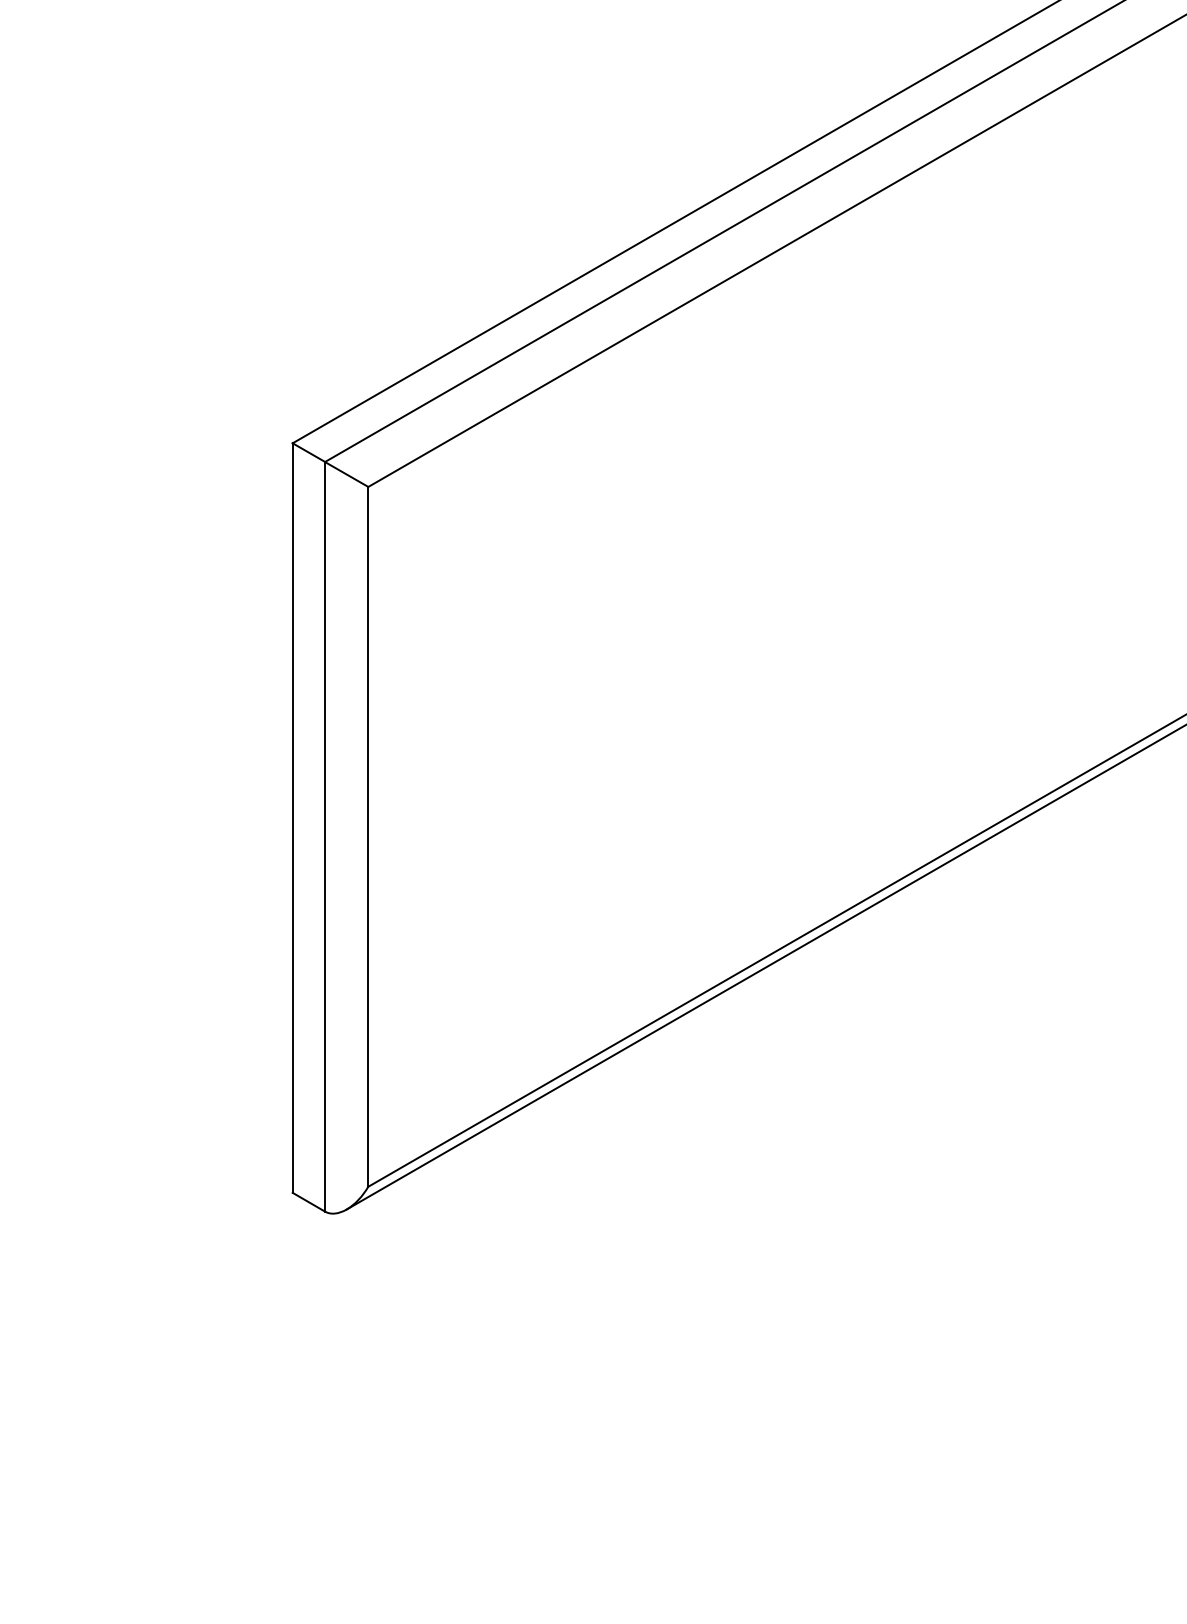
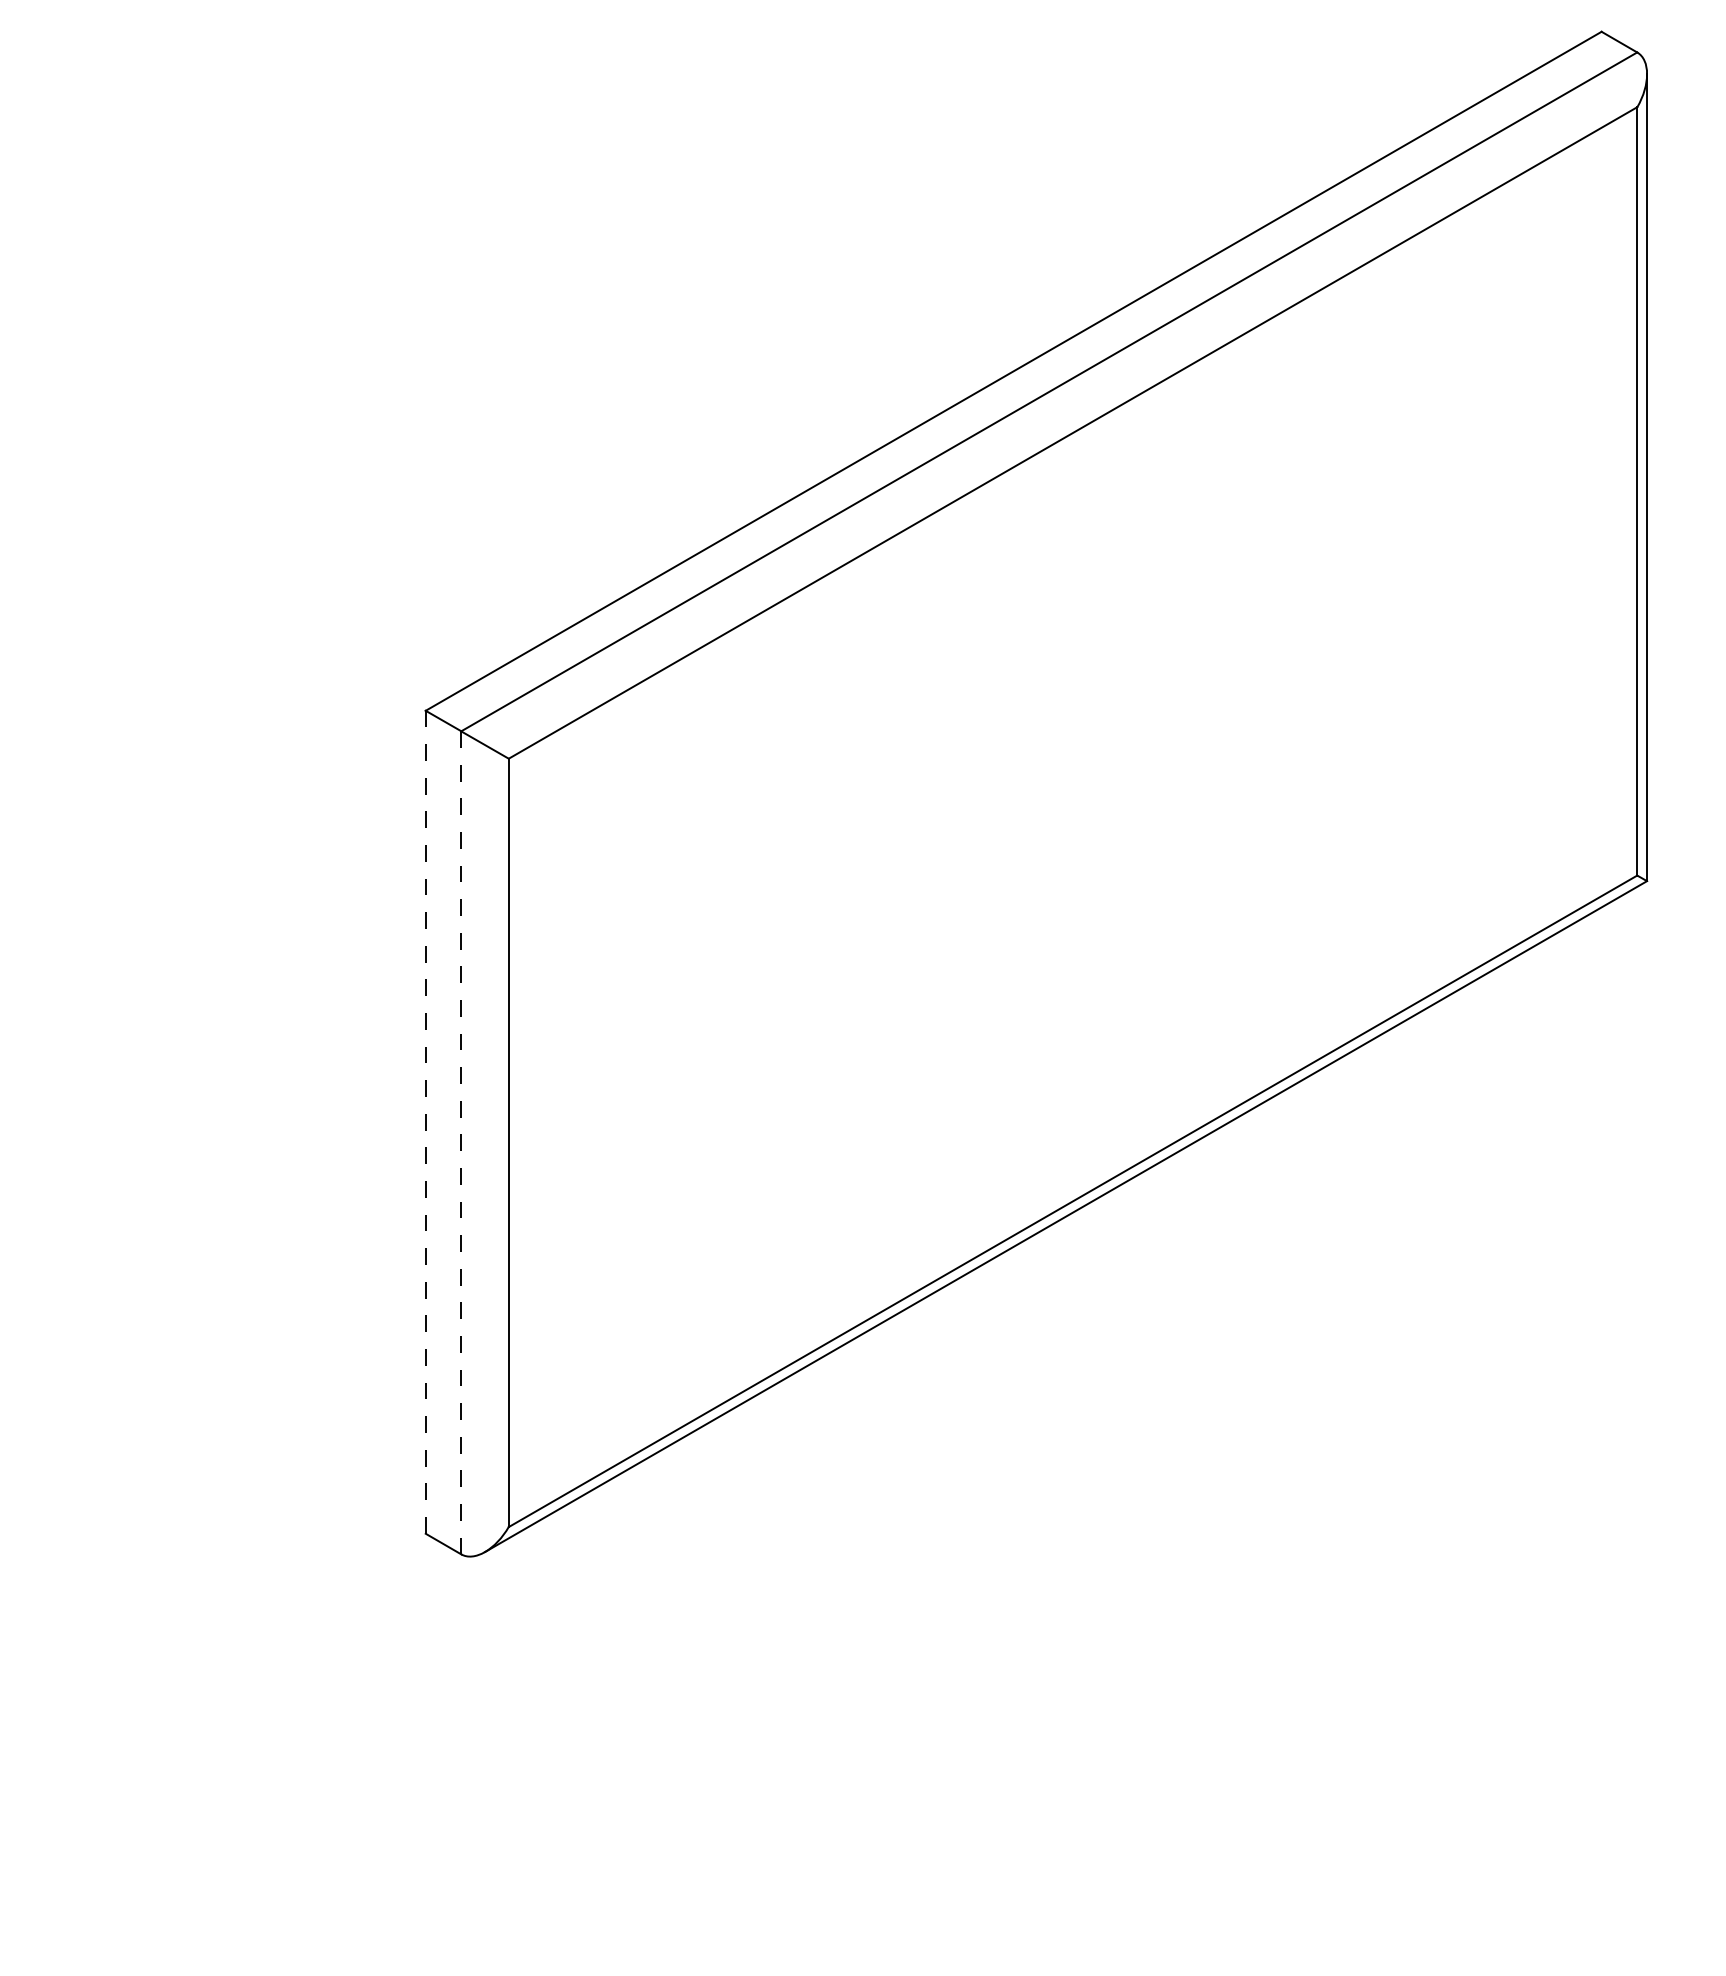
line: (292, 817) -> (425, 1121), solid -> dashed
line: (325, 836) -> (461, 1142), solid -> dashed

